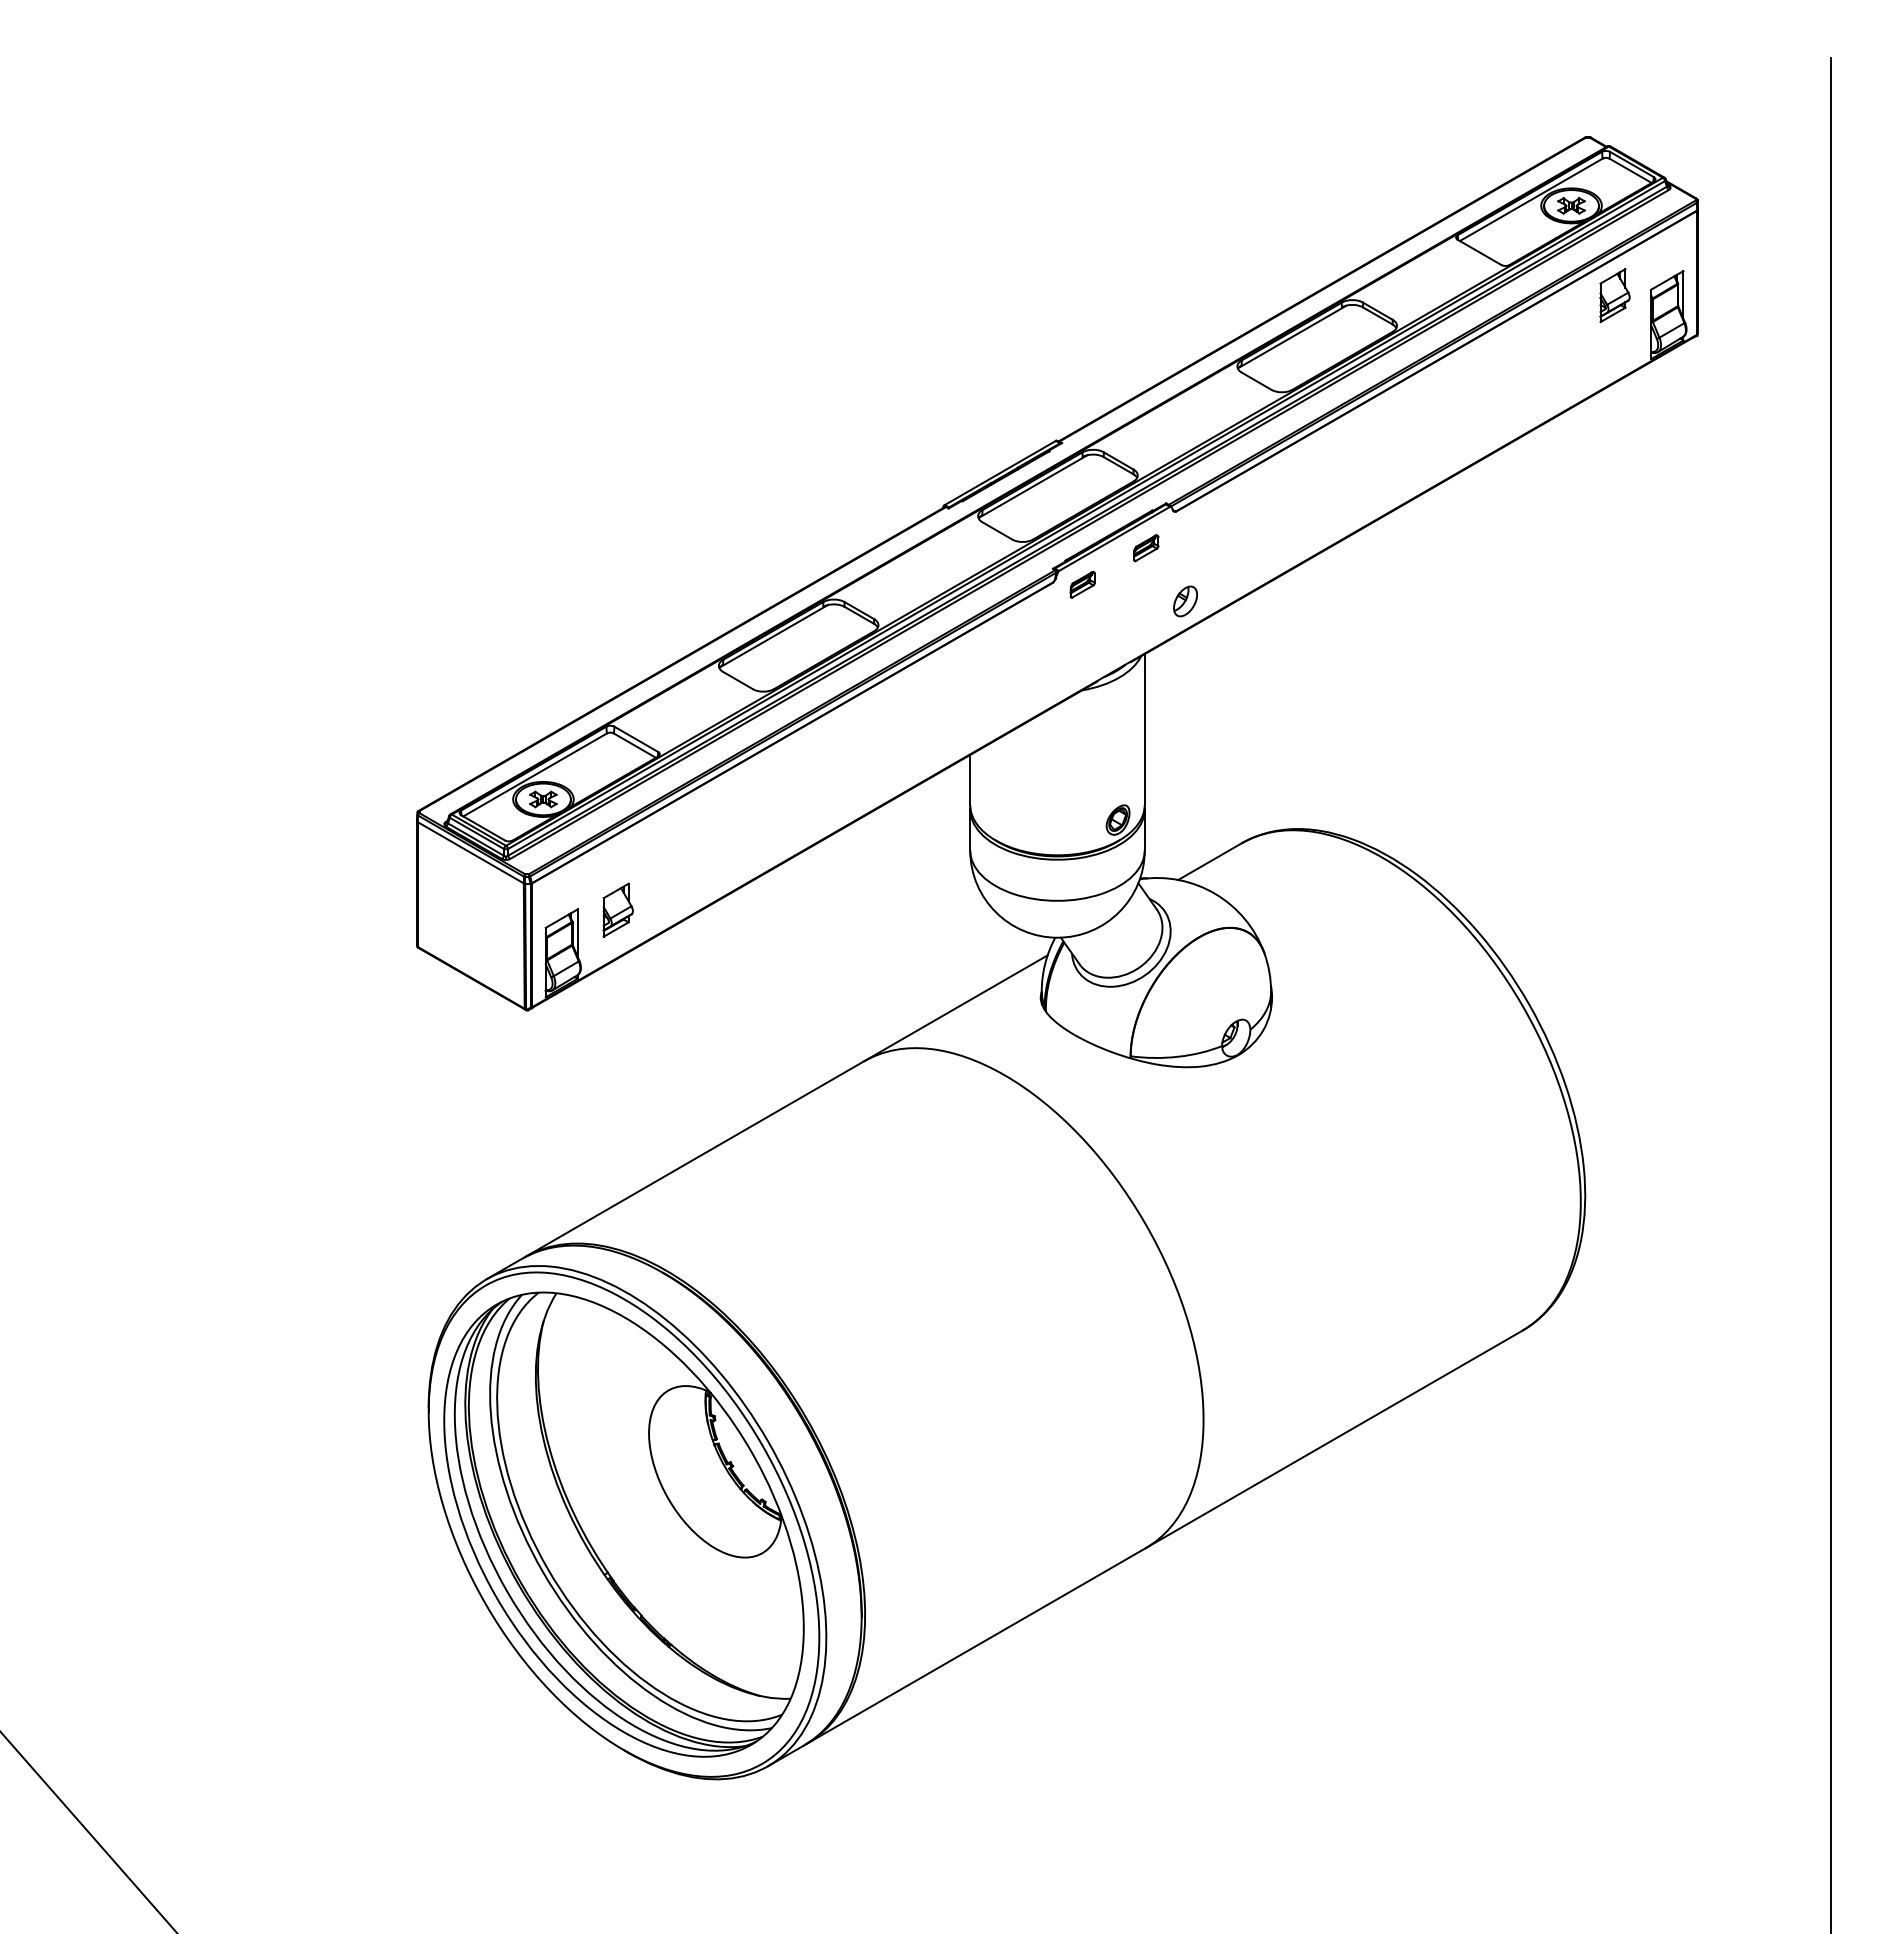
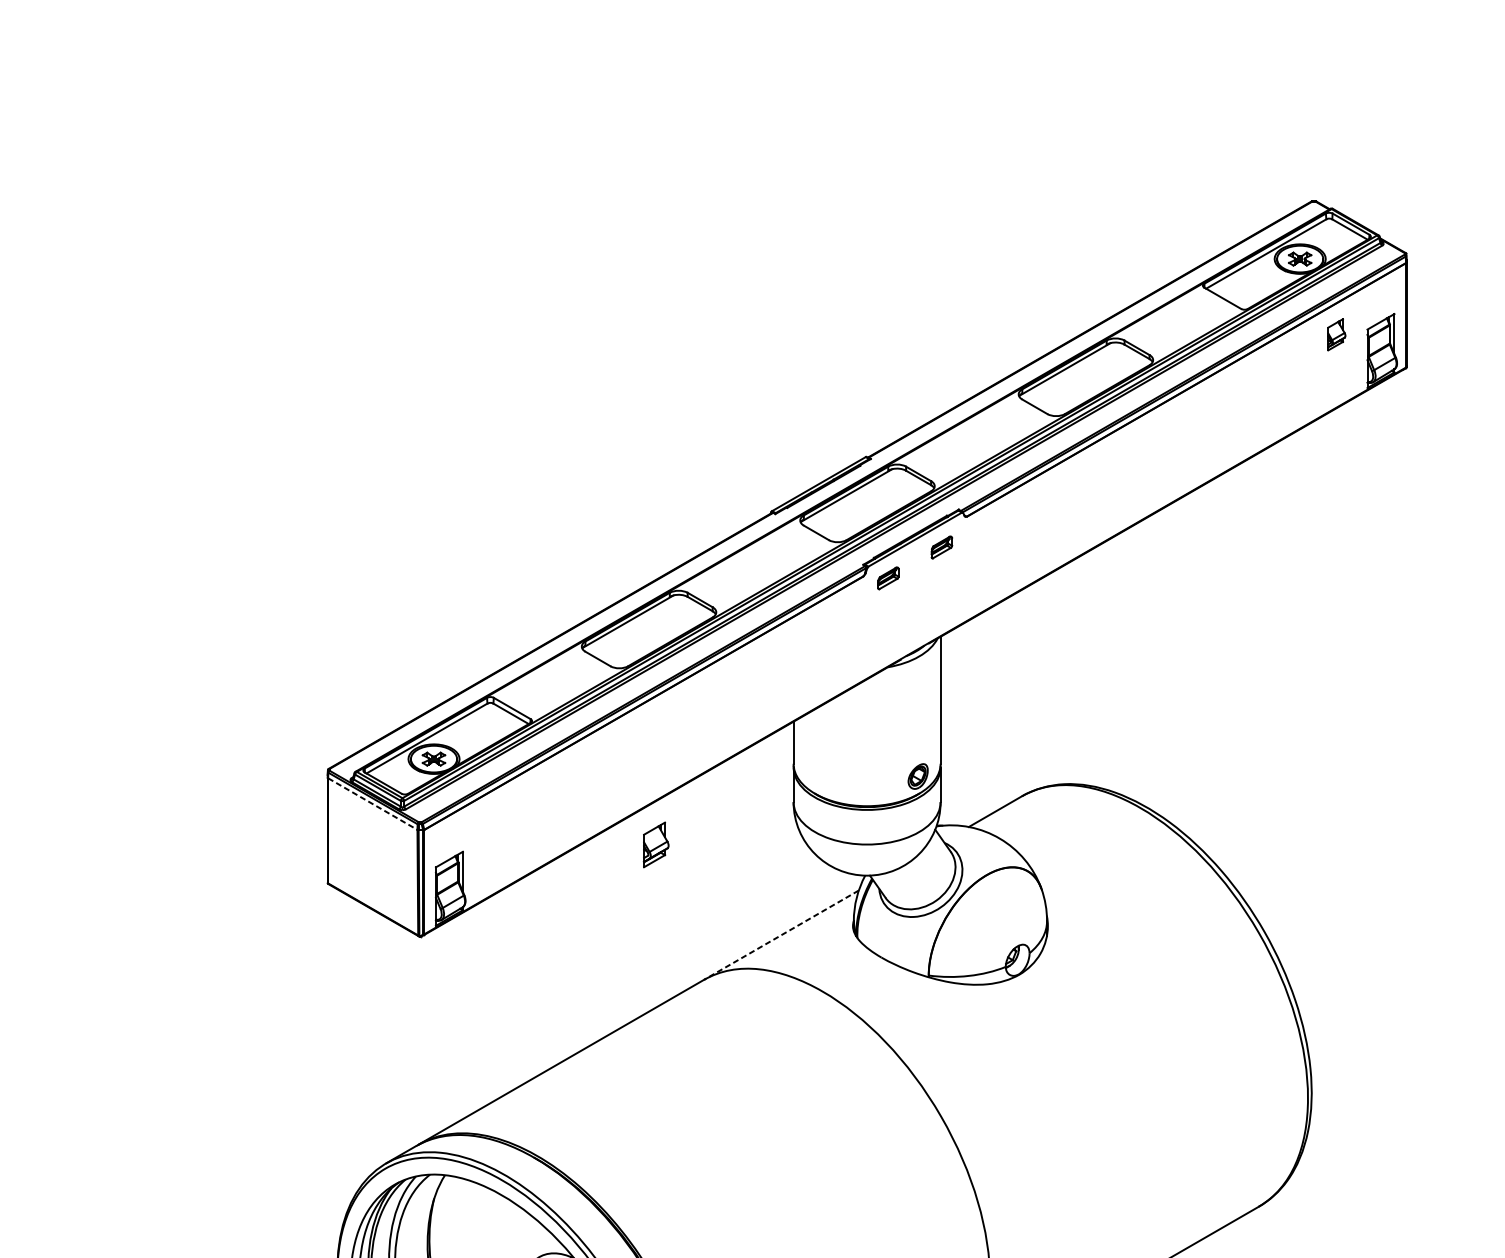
part: (1614, 295) -> (1336, 334), size x0.7
part: (1185, 601) -> (974, 592), removed
line: (471, 853) -> (373, 804), solid -> dashed
part: (617, 909) -> (655, 844), moved
line: (955, 1008) -> (781, 935), solid -> dashed

